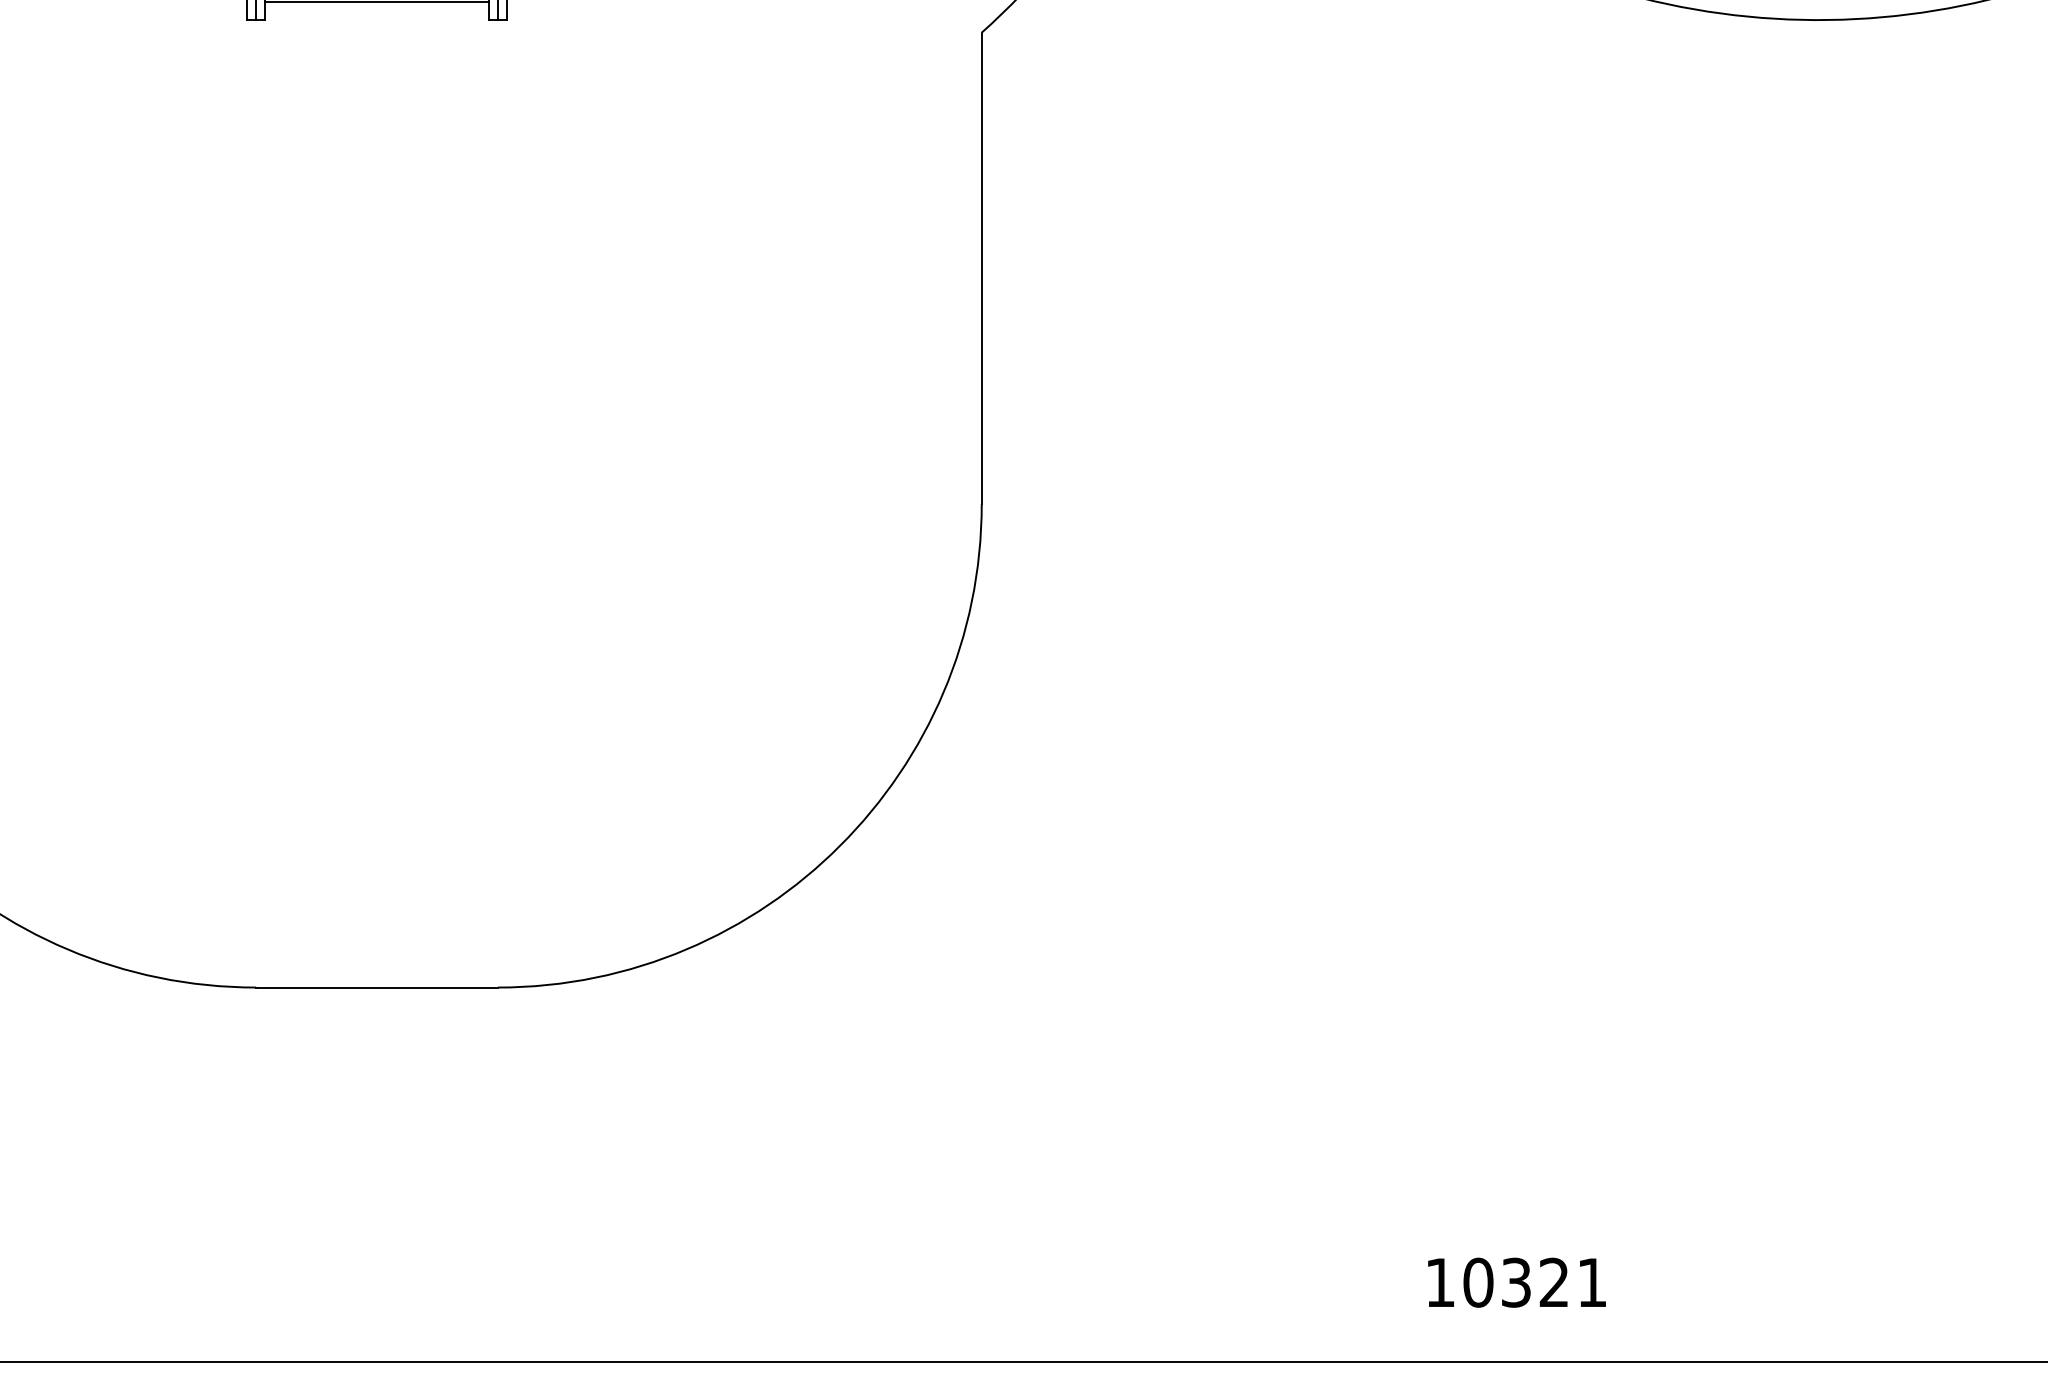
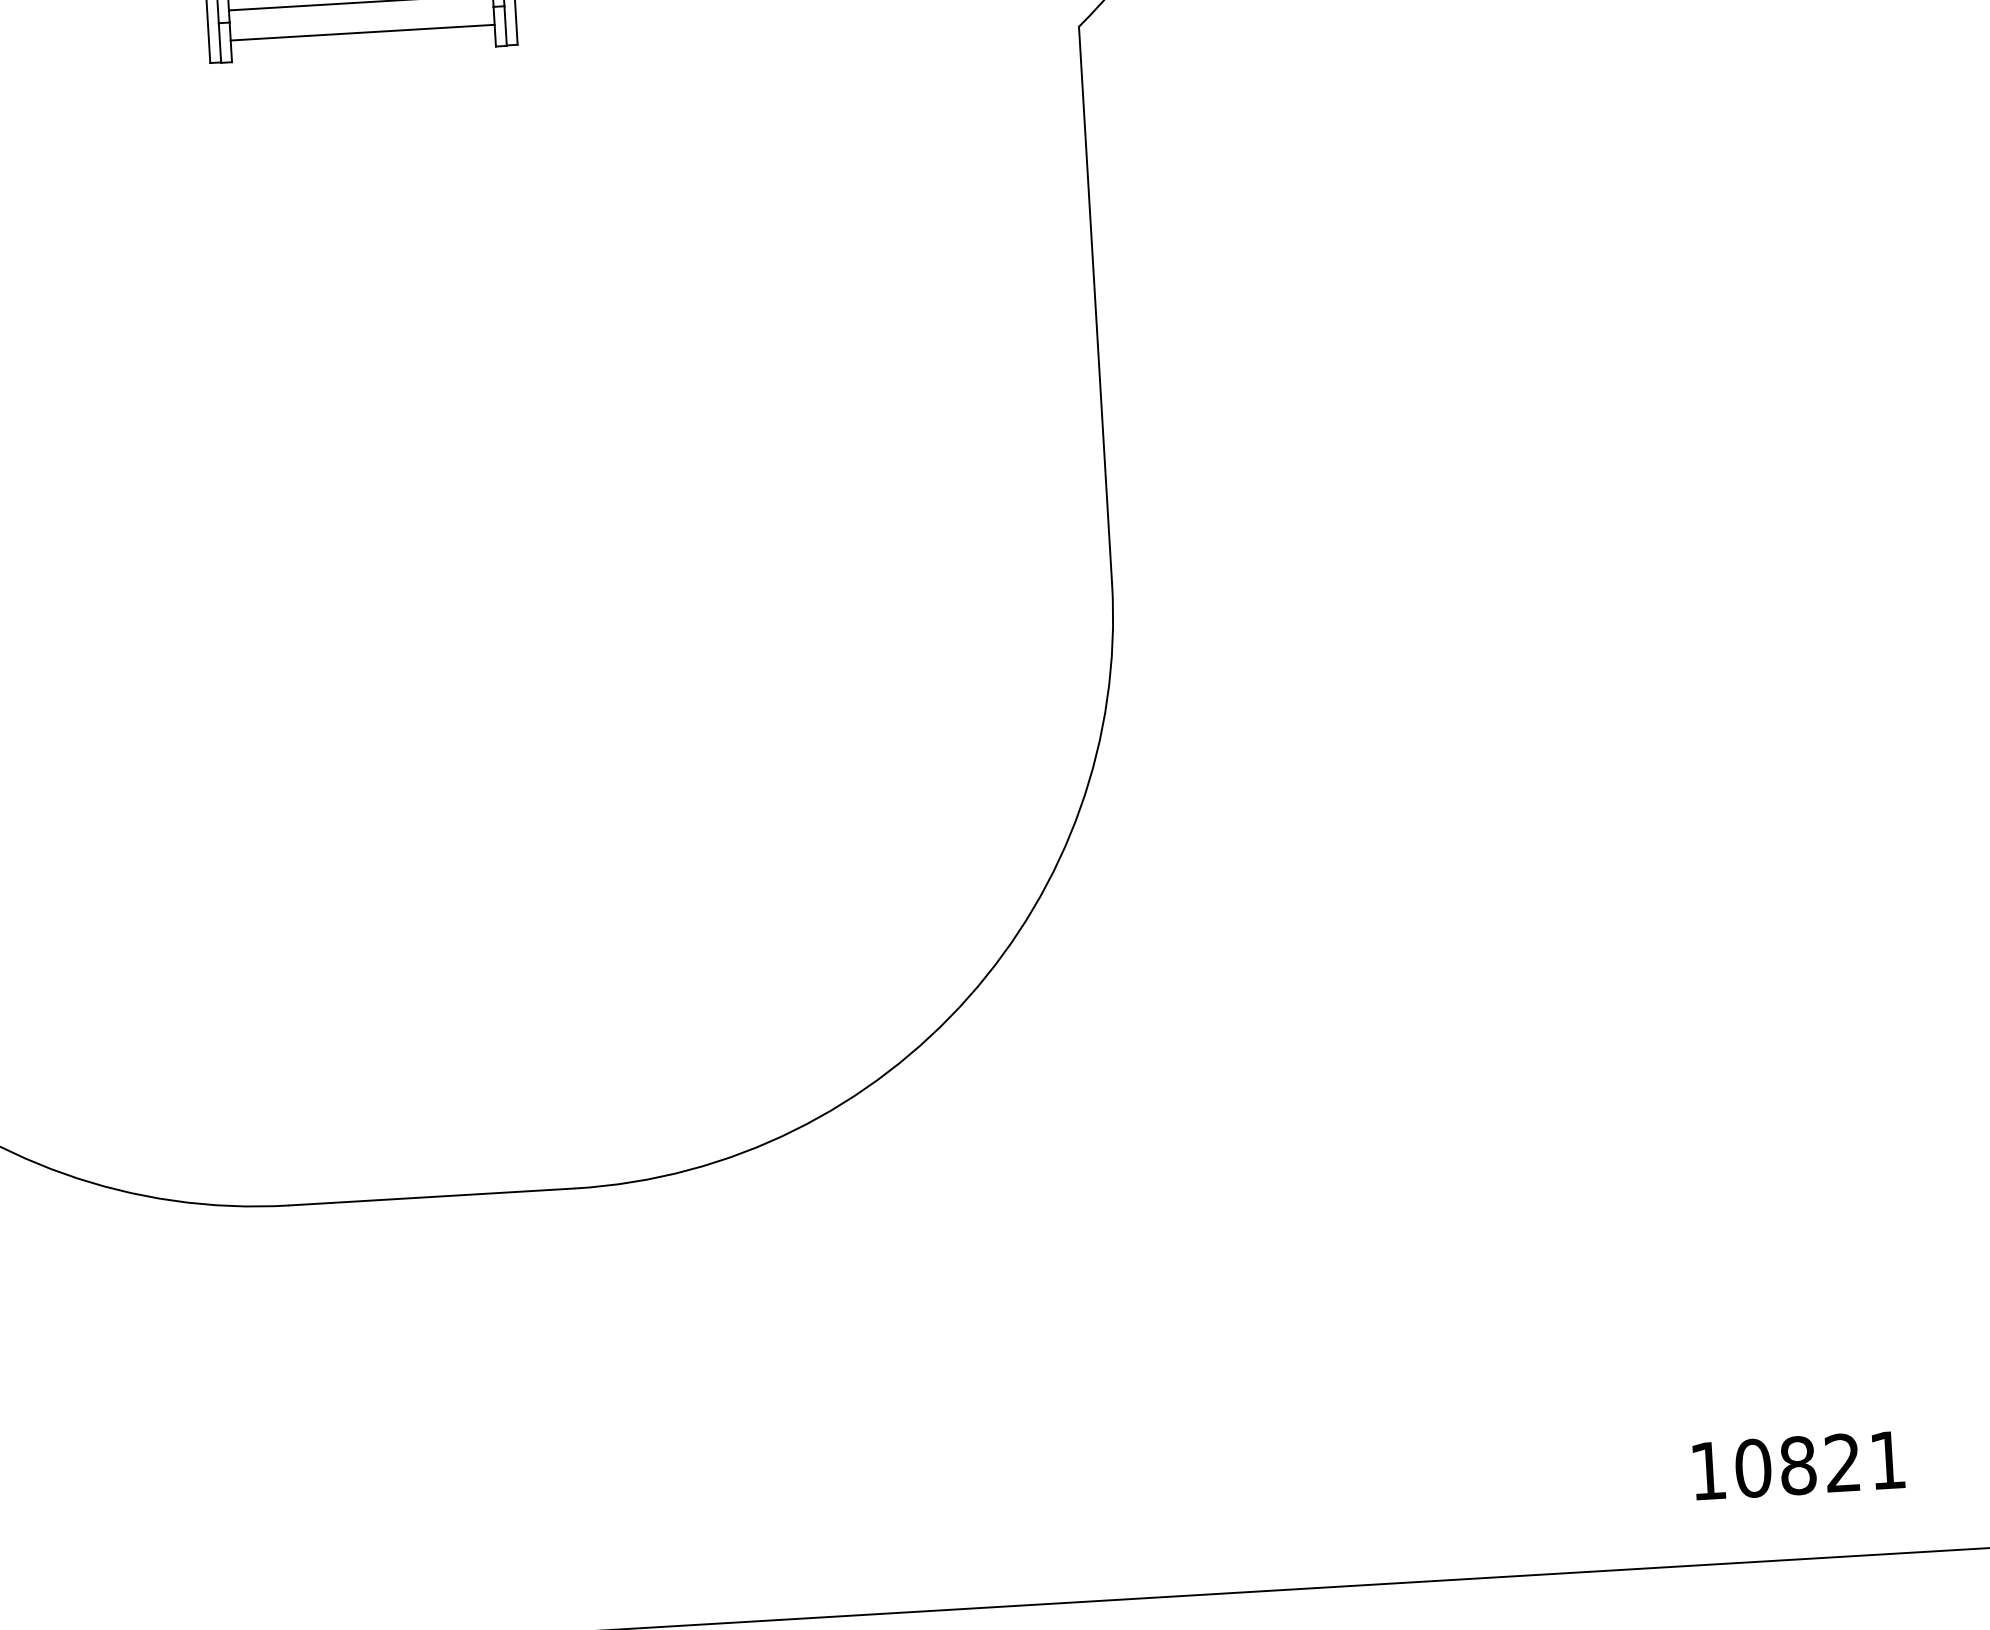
text: (1516, 1282) -> (1798, 1465), 10321 -> 10821

